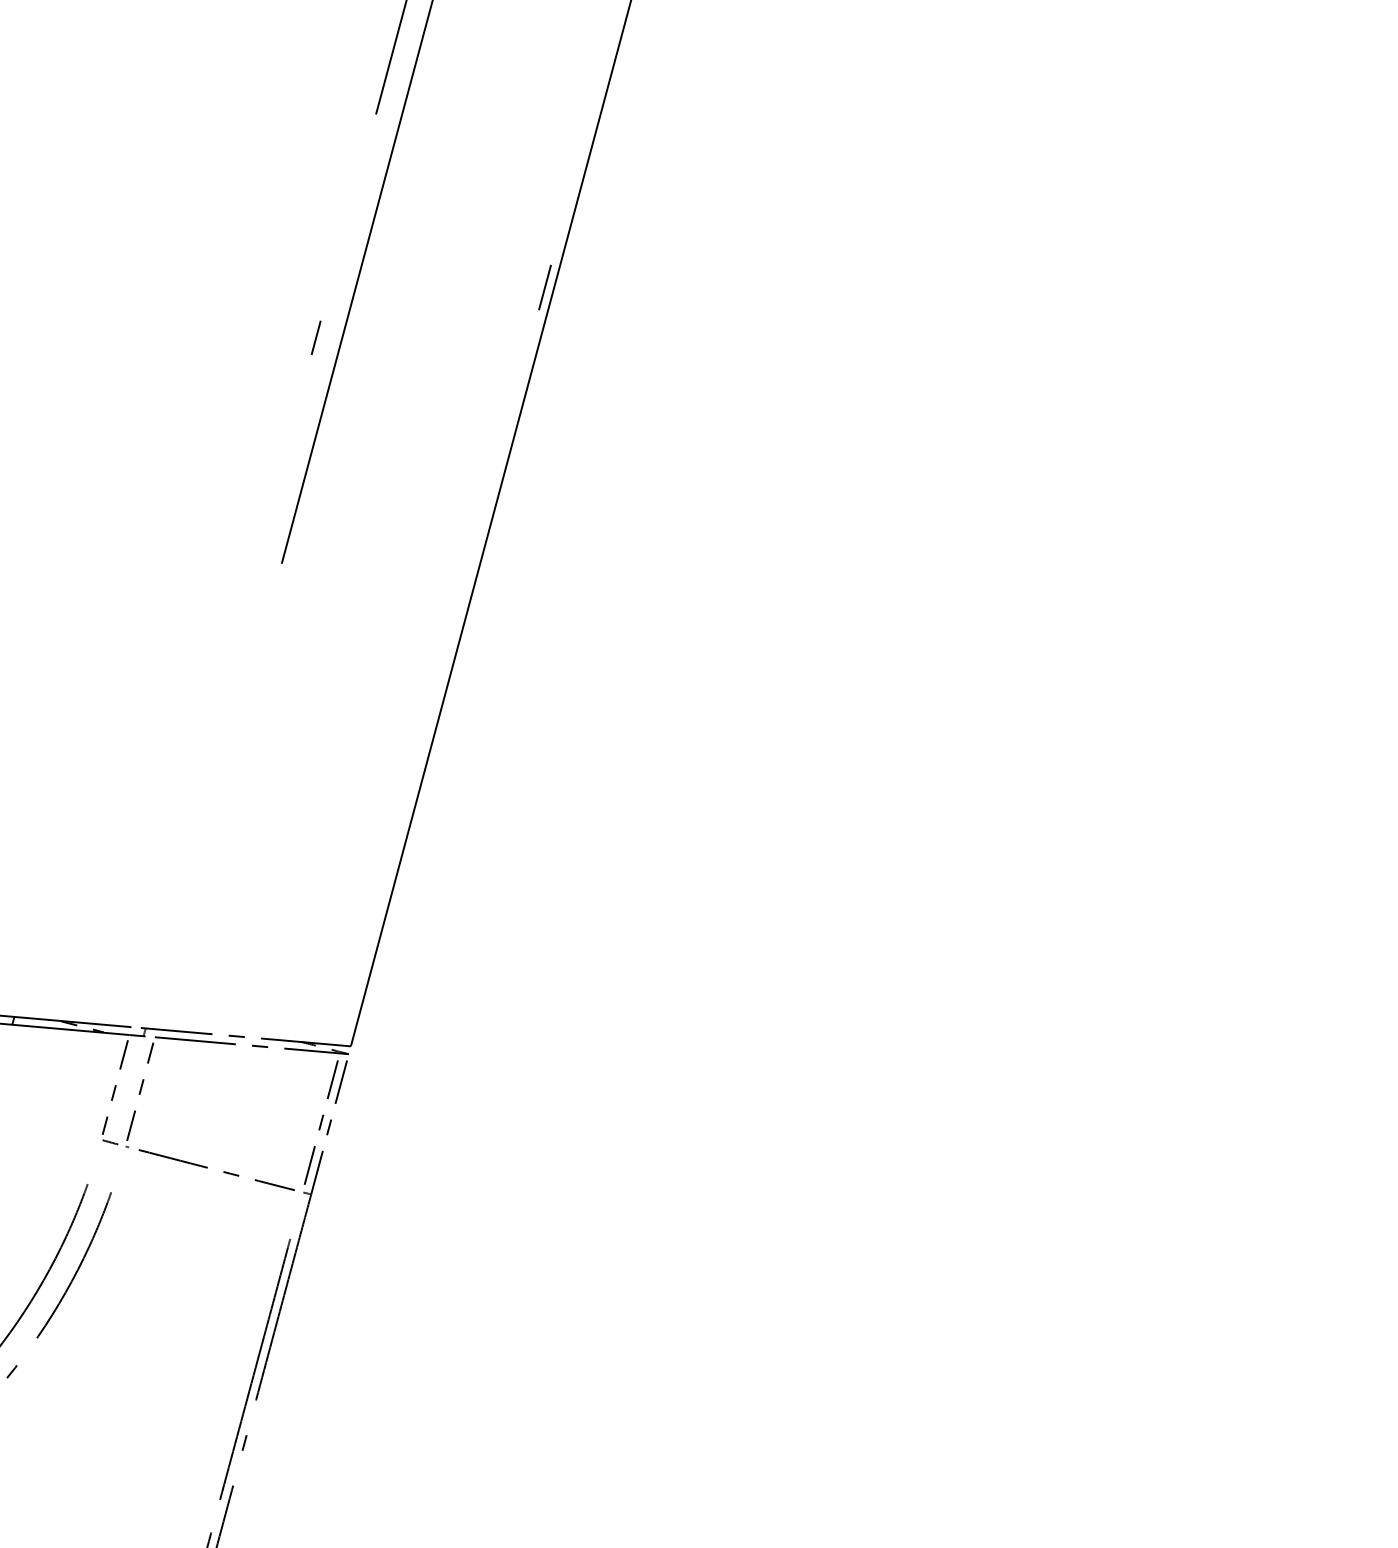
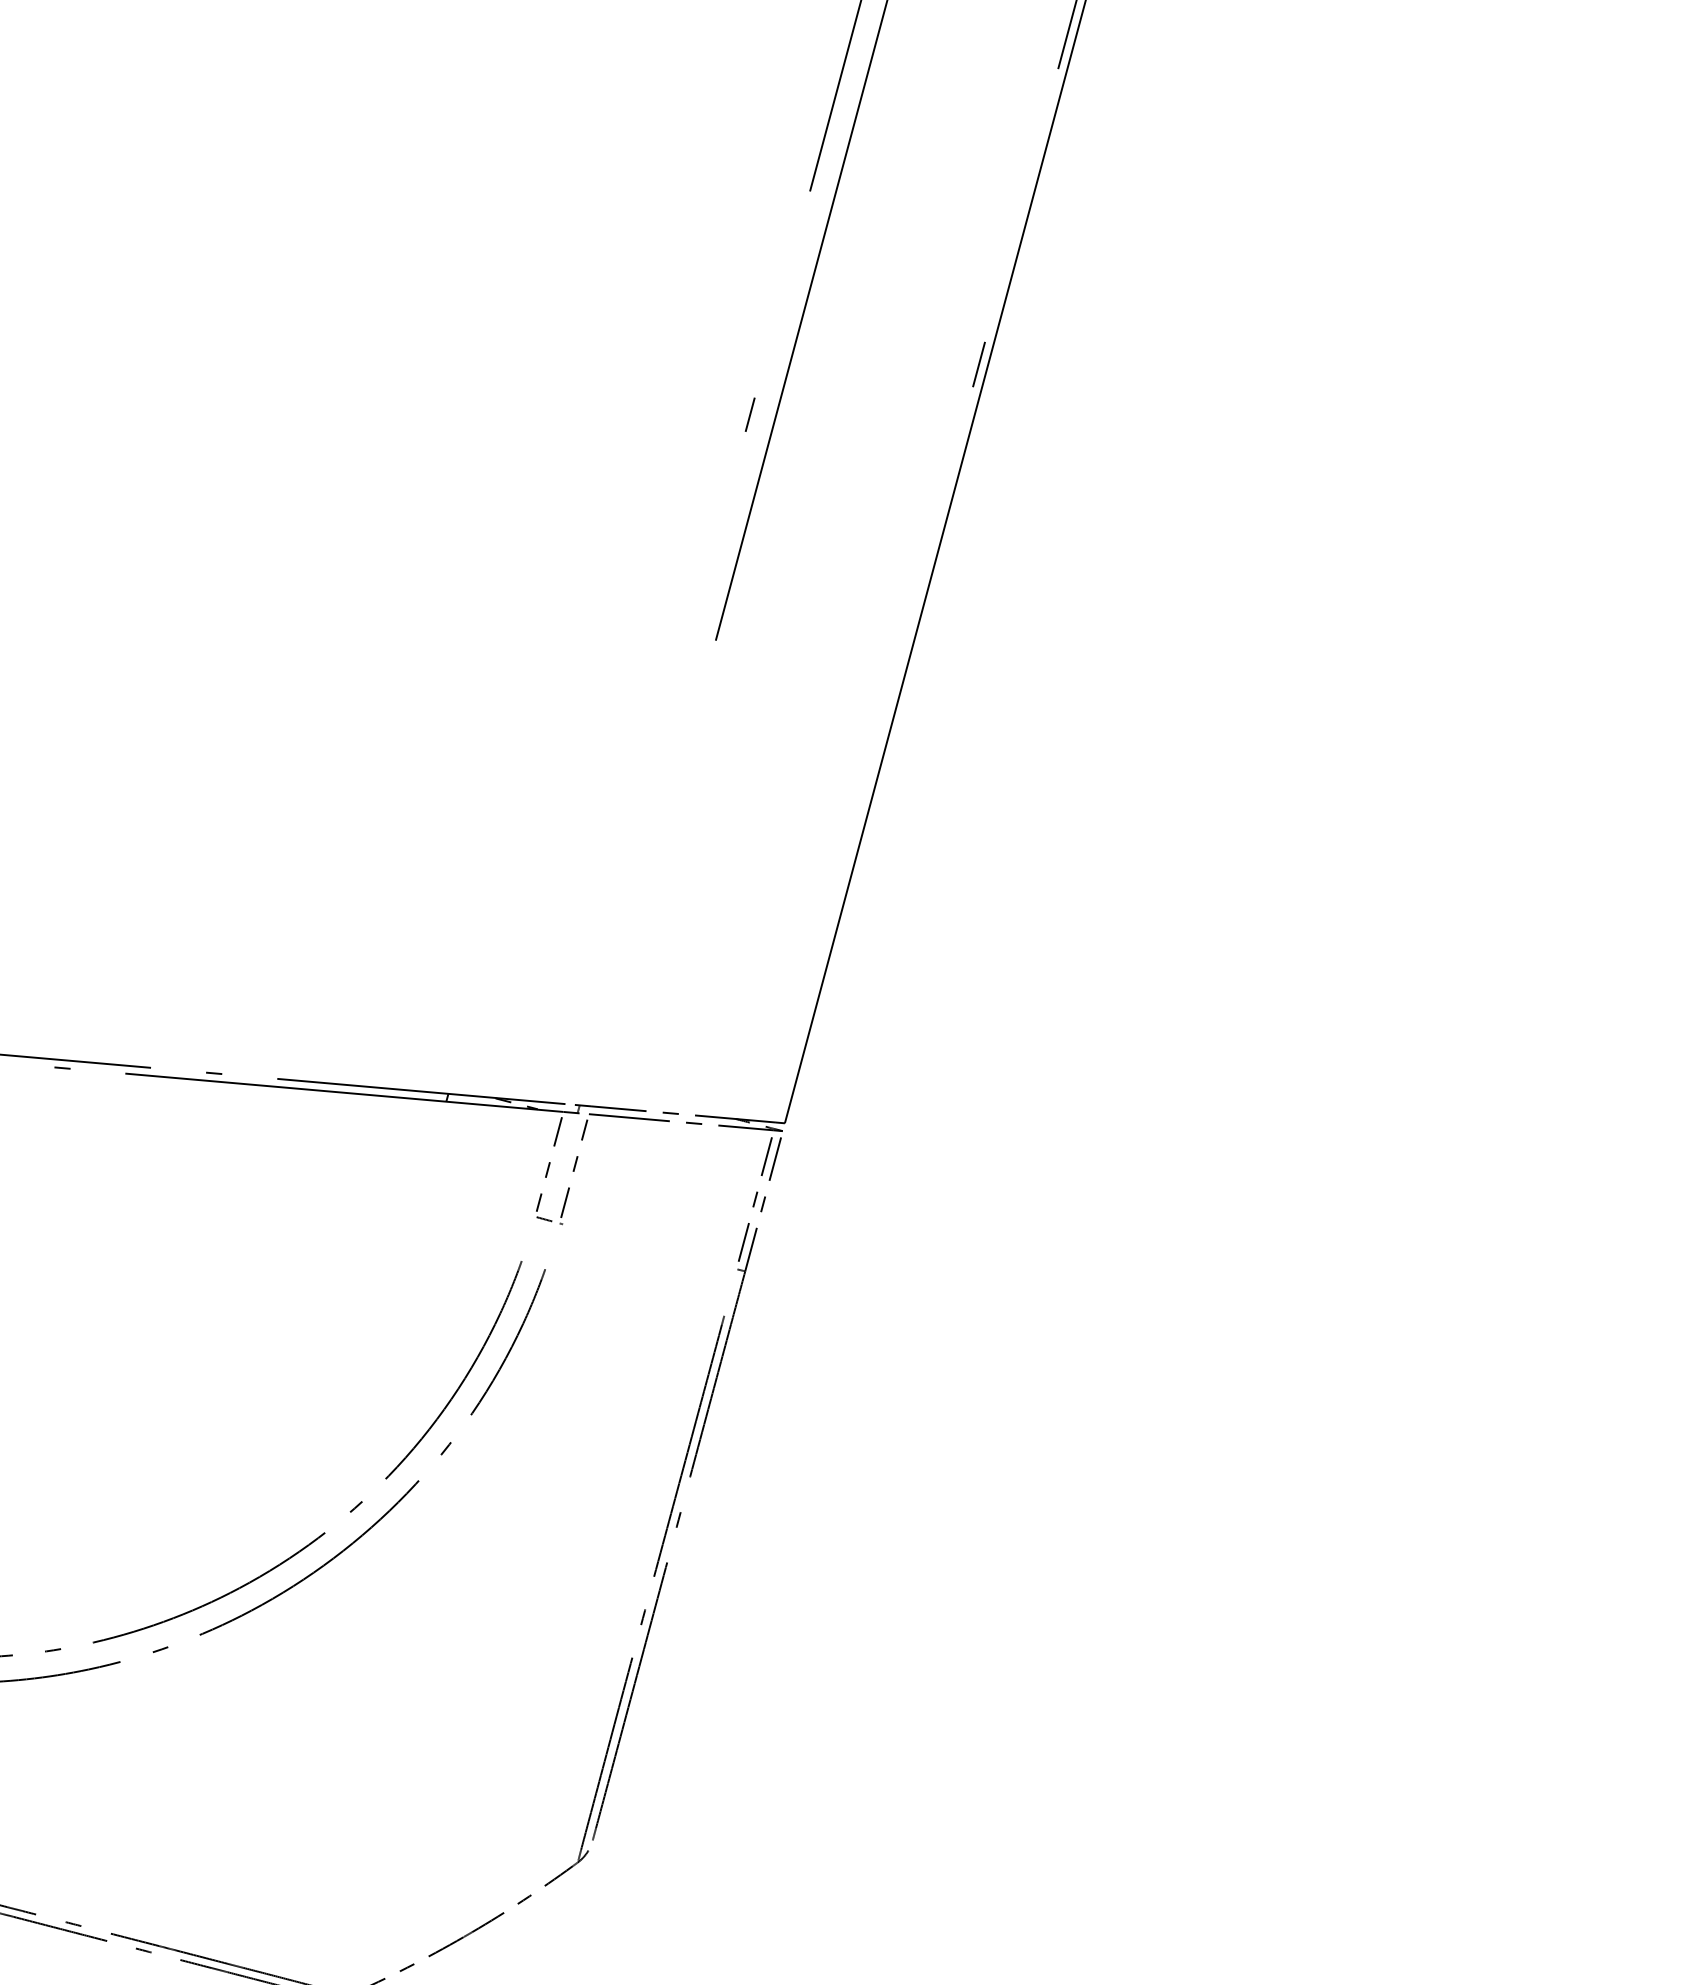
curve: (223, 1171) -> (657, 1248), removed

